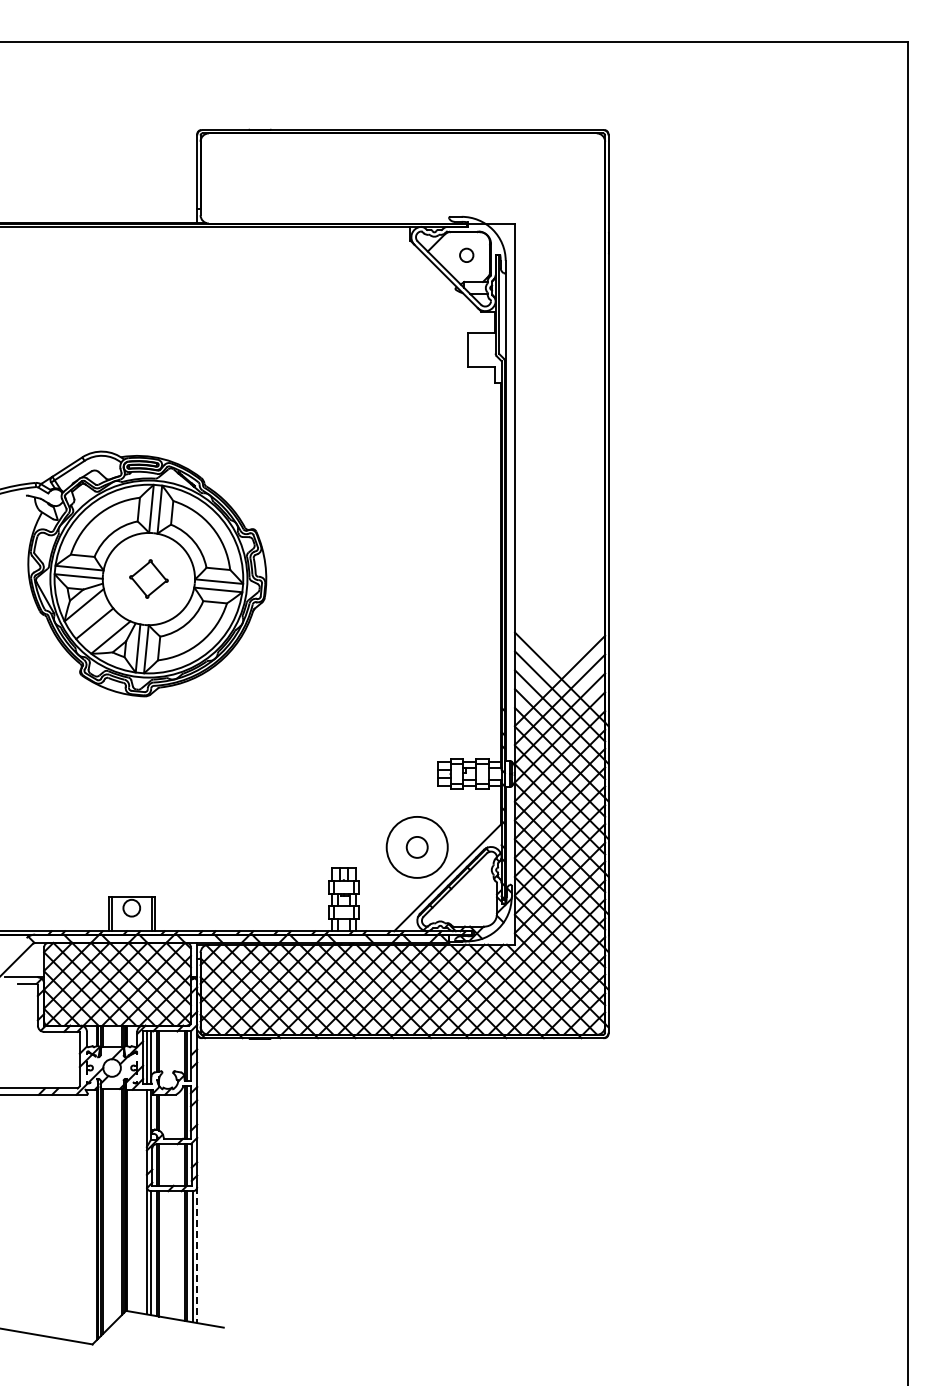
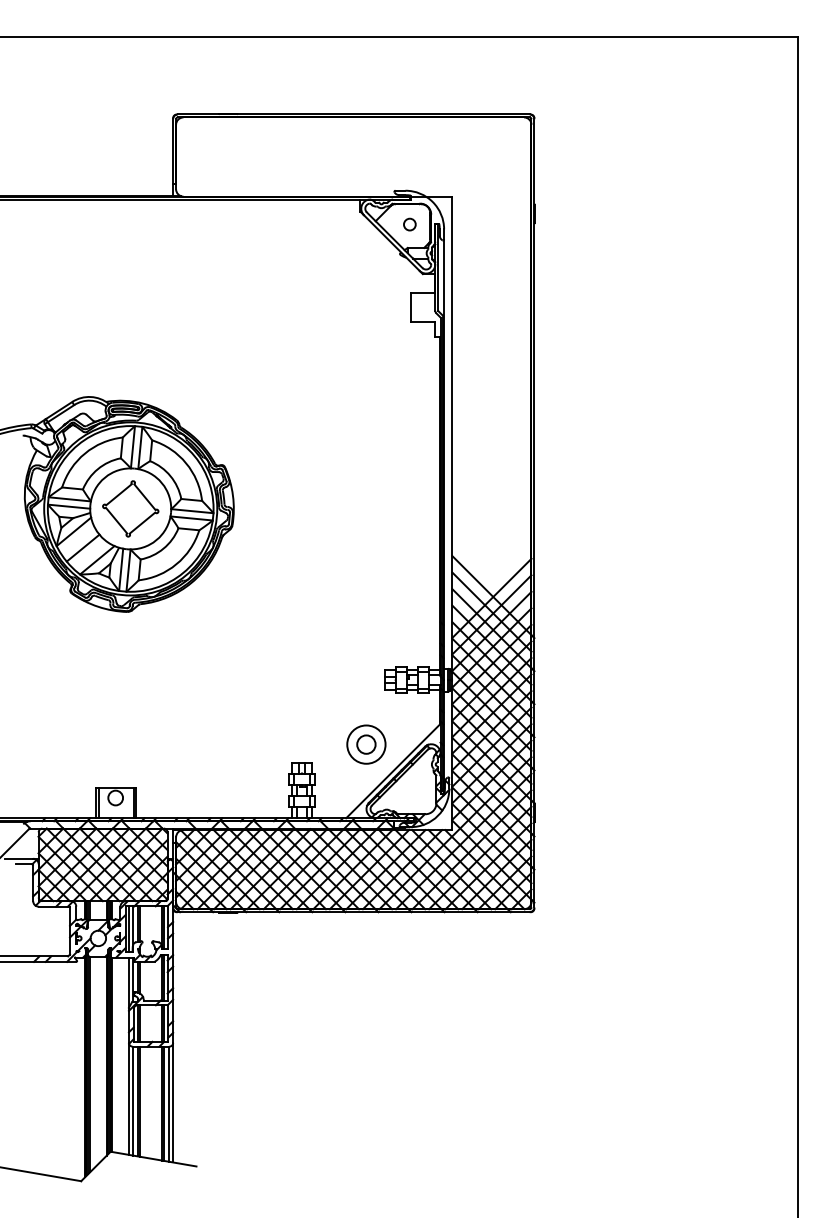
part: (148, 578) -> (130, 508), size x1.67
circle: (417, 847) -> (366, 744), size x0.71
line: (197, 1255) -> (173, 1103), dashed -> solid

